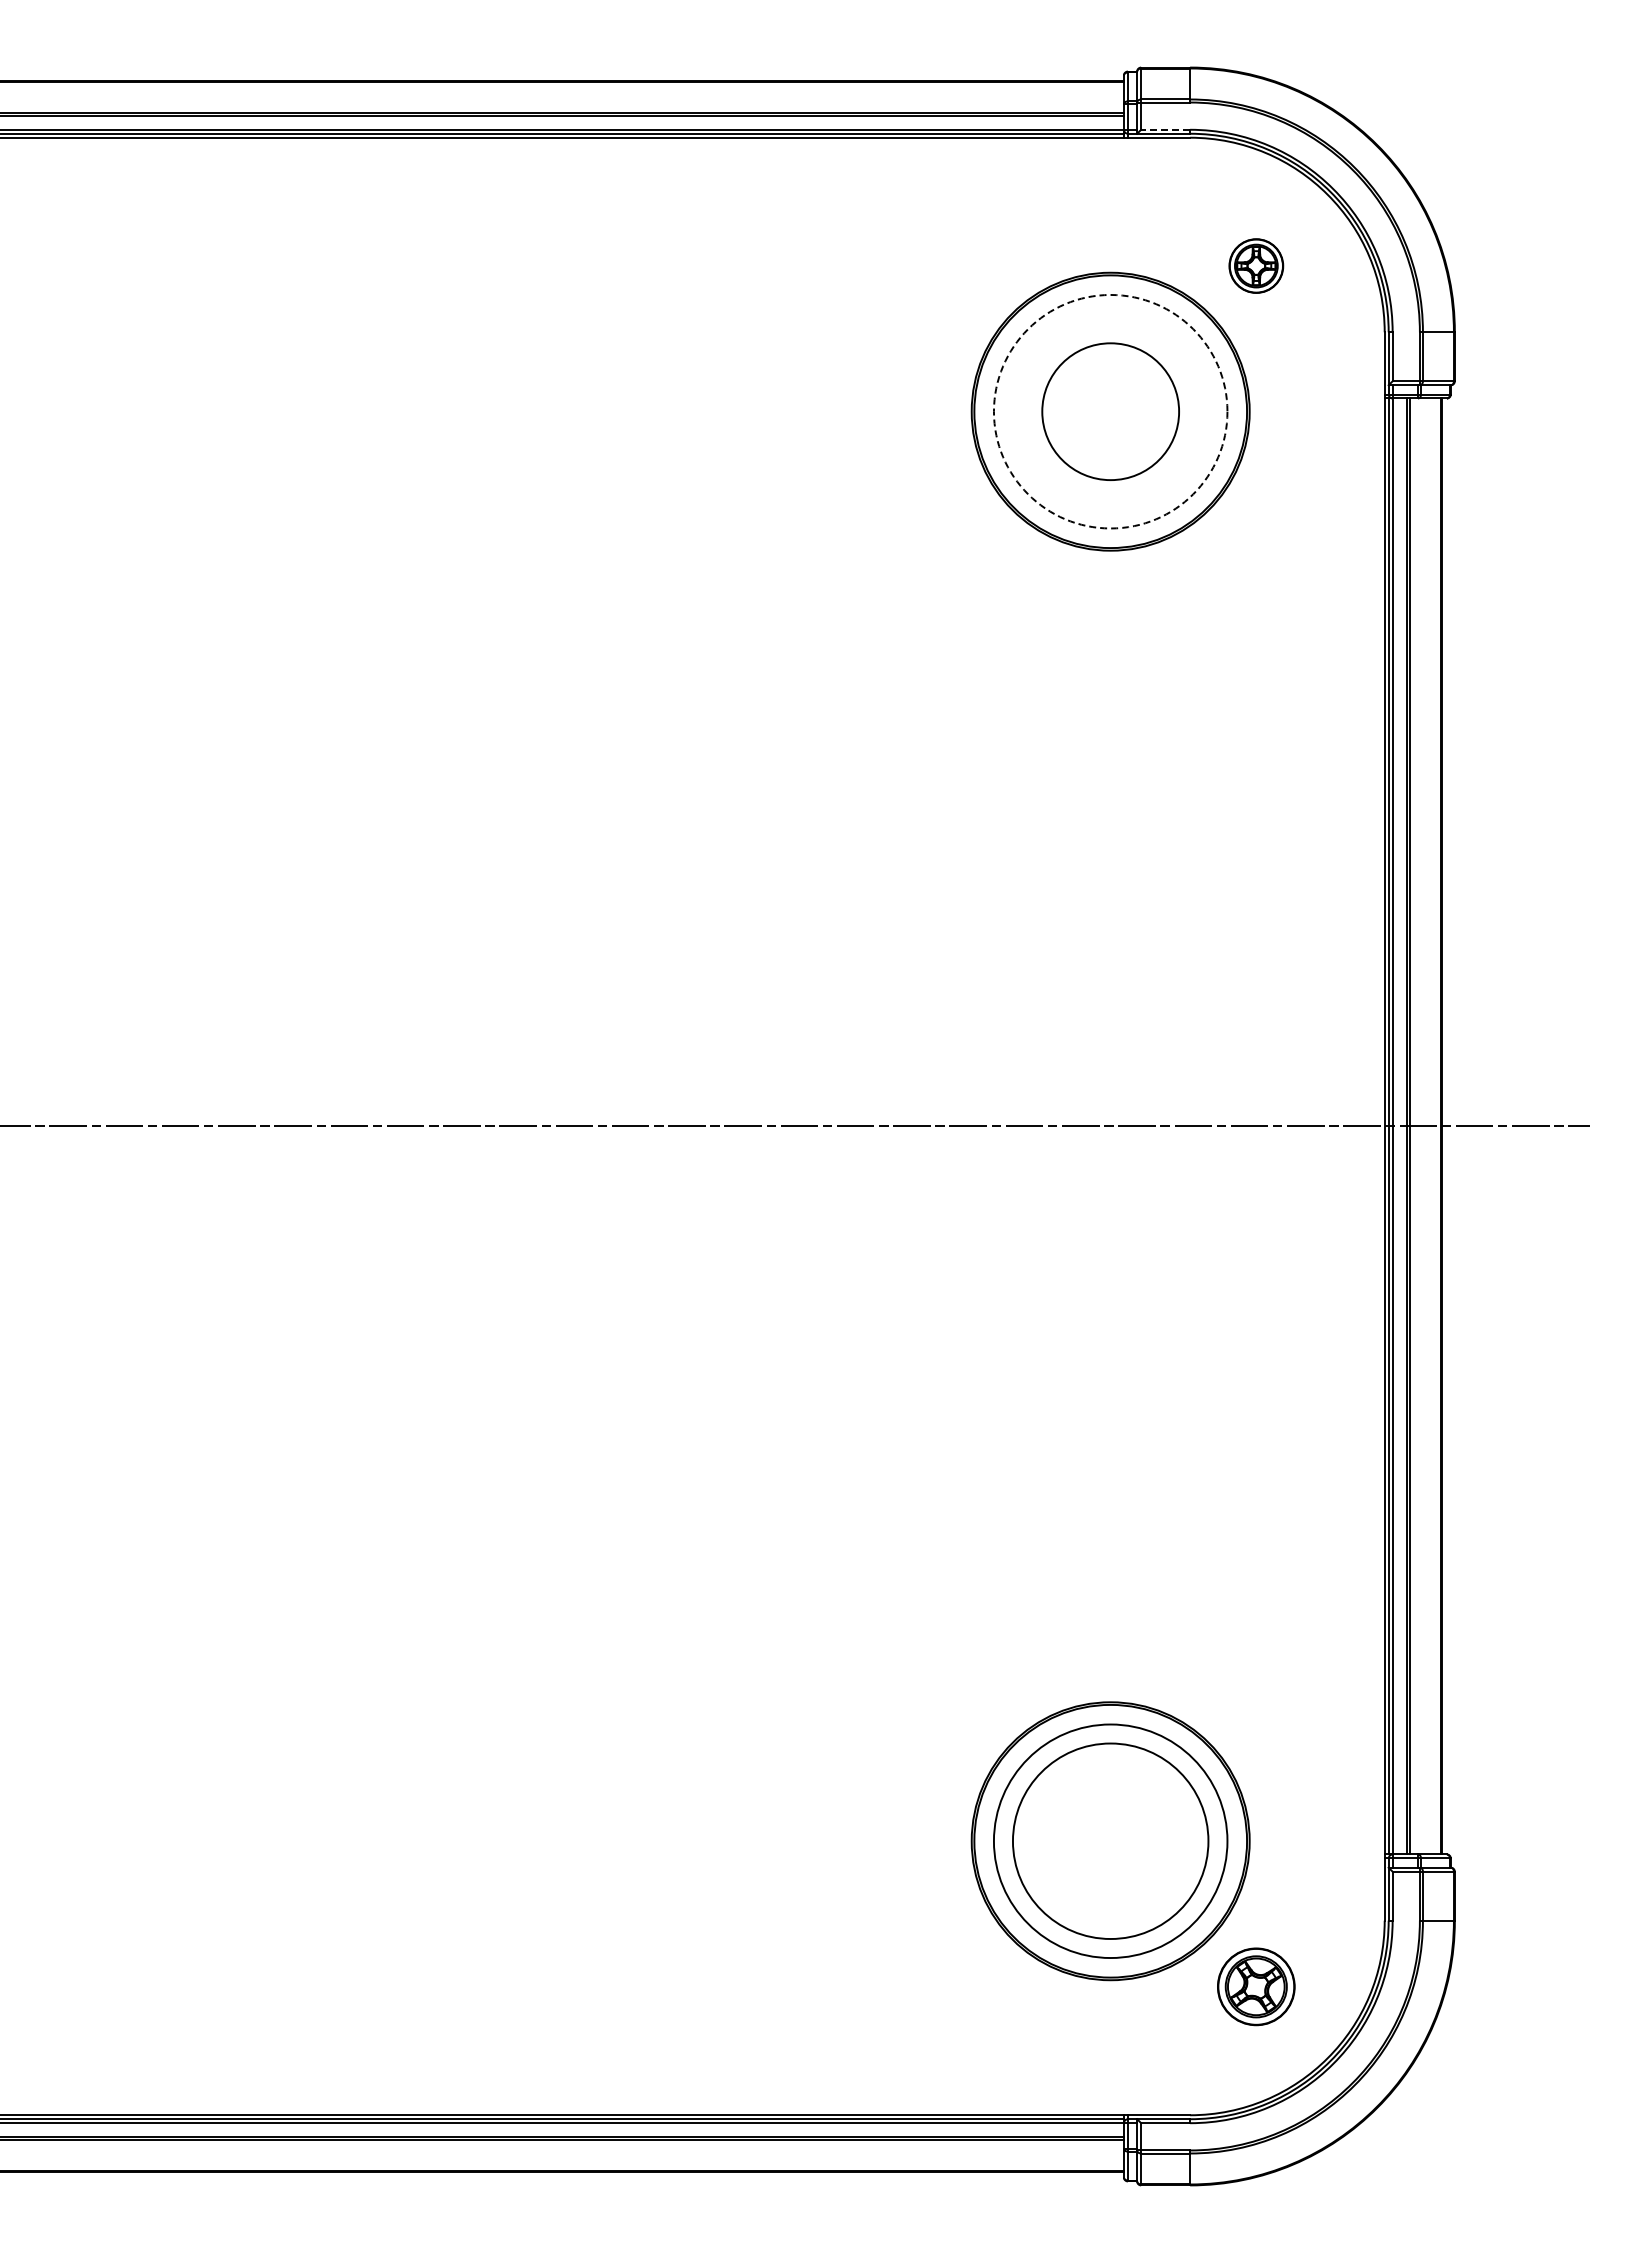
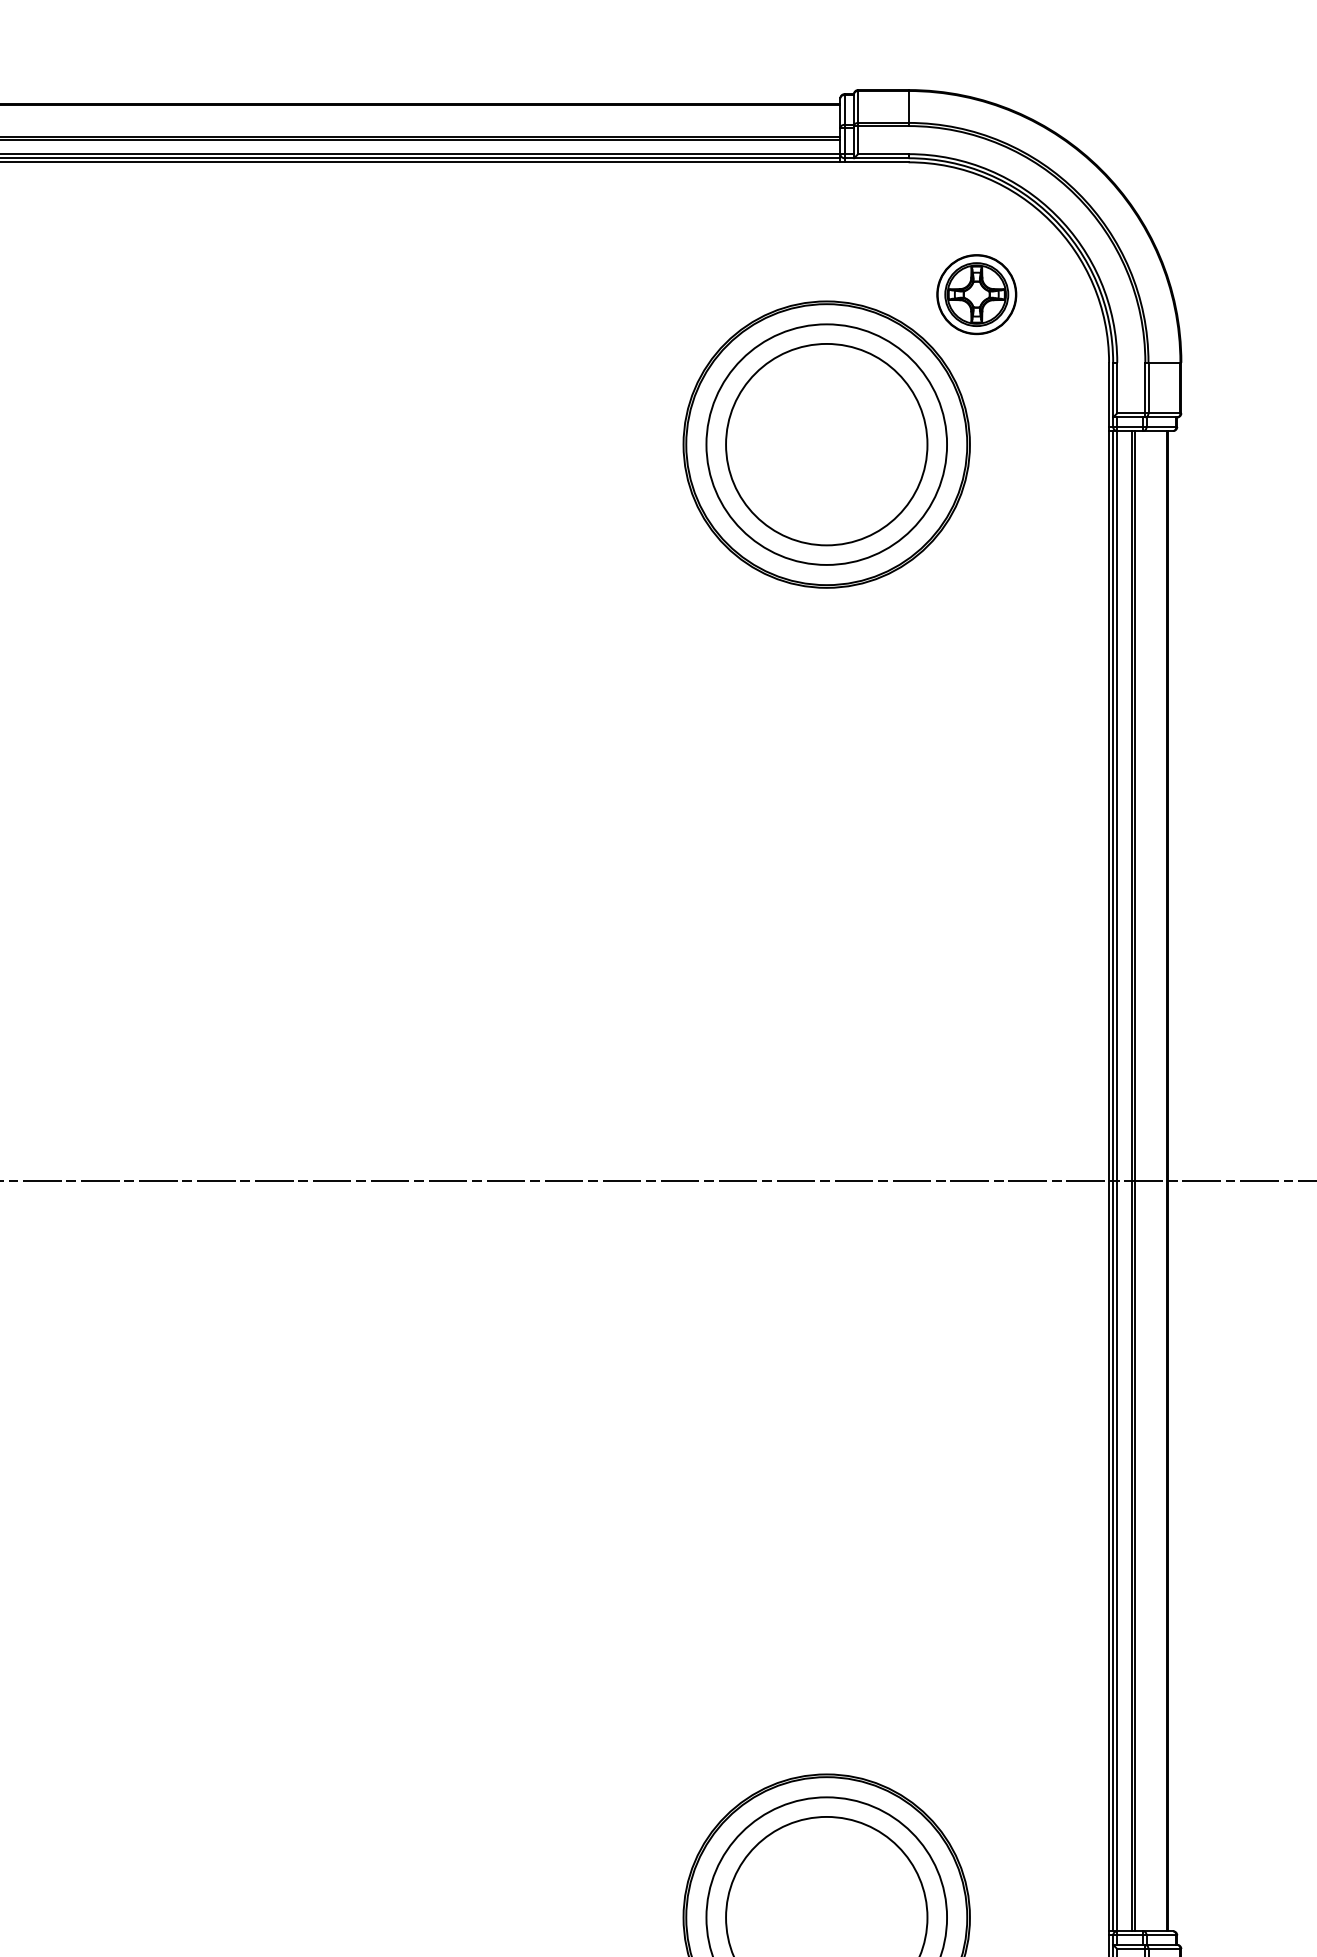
line: (1165, 129) -> (883, 153), dashed -> solid
part: (1256, 265) -> (976, 293), size x1.43
circle: (1110, 411) -> (826, 444), dashed -> solid
circle: (1110, 411) -> (826, 444), size x1.43

